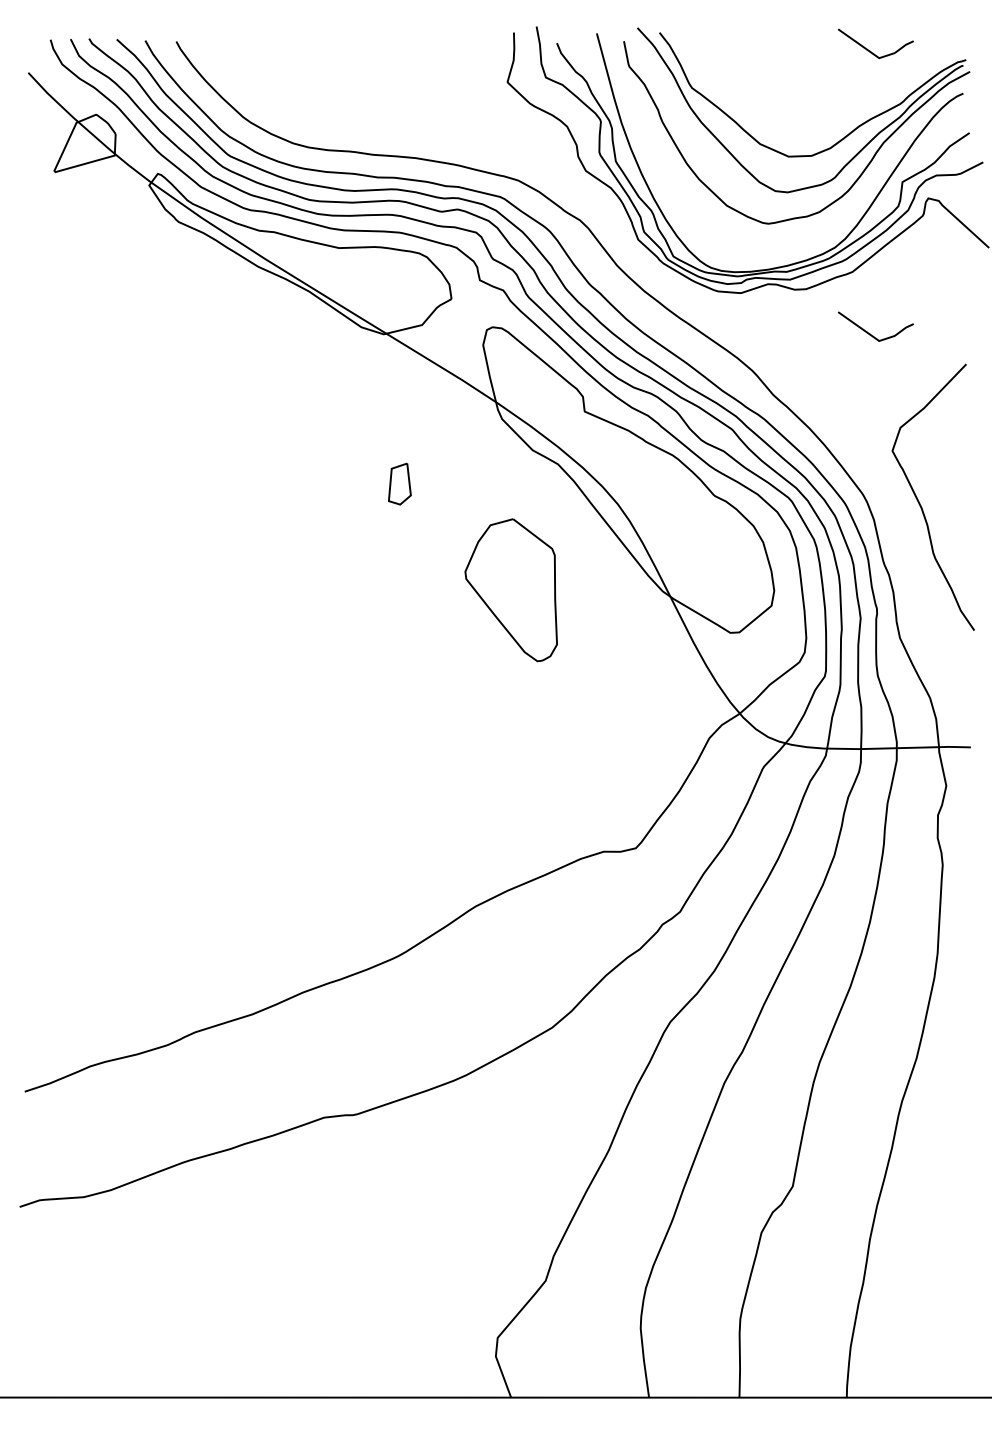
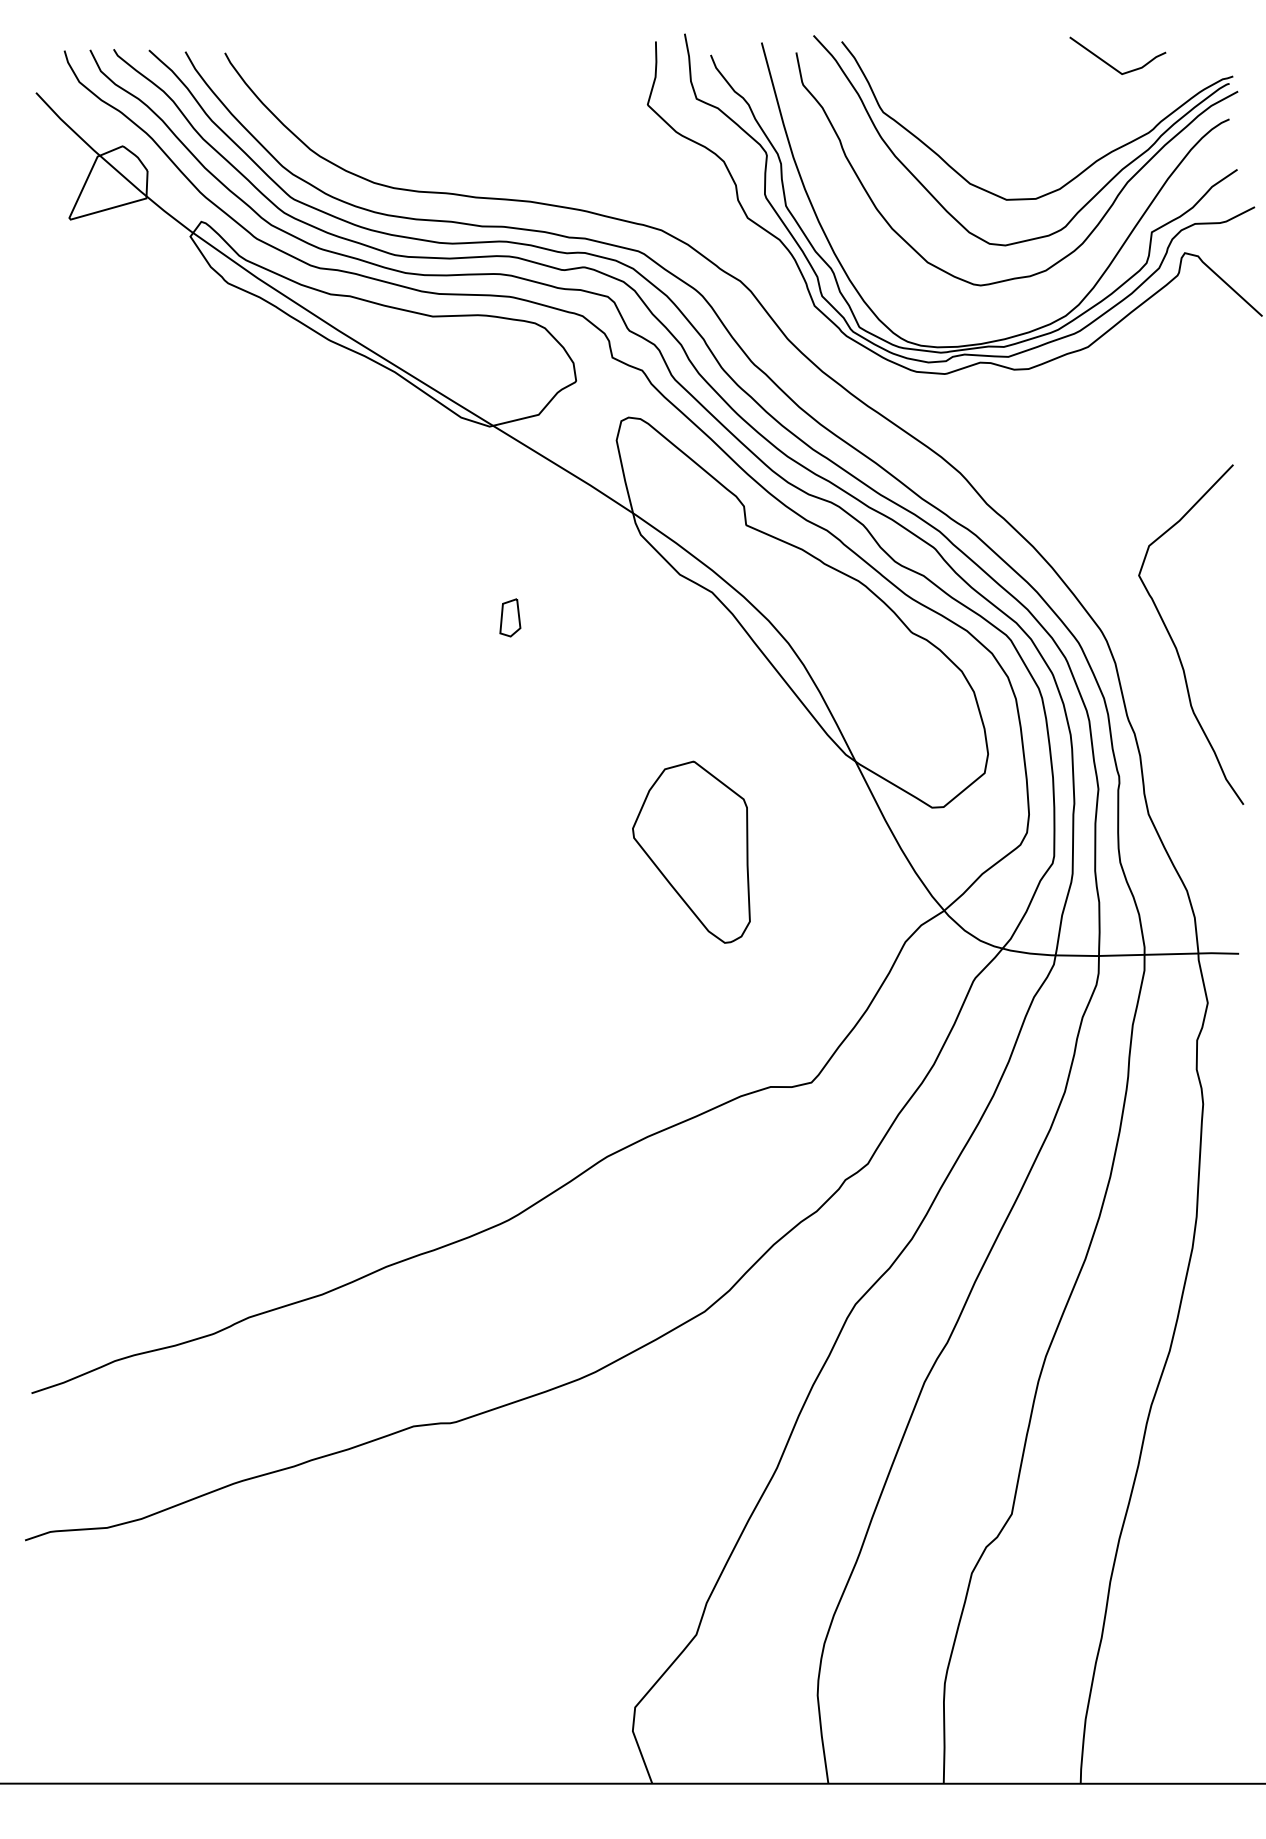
curve: (870, 333) -> (1110, 425), removed
part: (400, 483) -> (510, 617), size x0.71
part: (511, 589) -> (691, 851), moved

